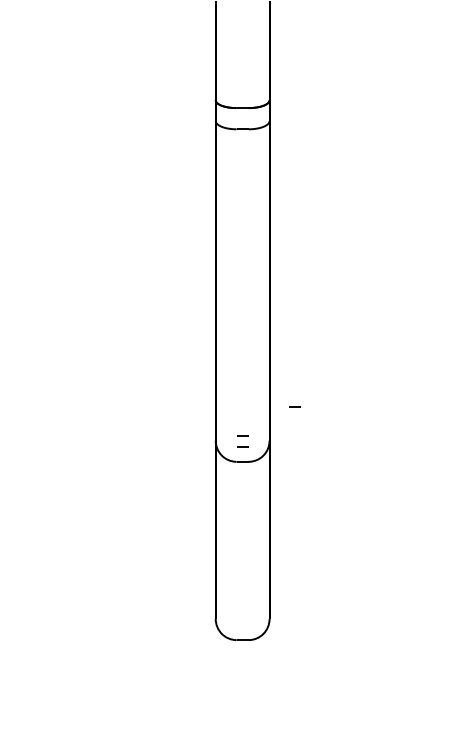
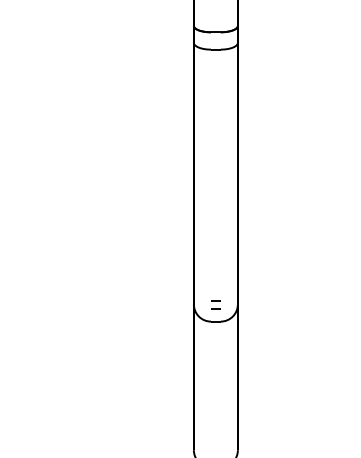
line: (294, 406) -> (258, 276), removed

